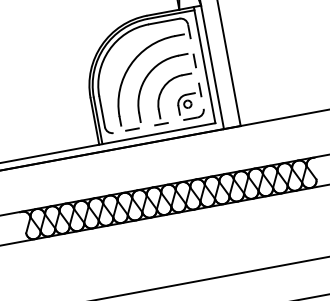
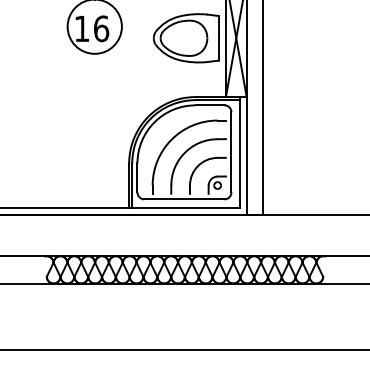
line: (195, 66) -> (231, 152), dashed -> solid
line: (154, 125) -> (183, 199), dashed -> solid

